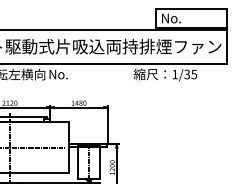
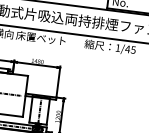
text: (78, 74) -> (40, 38), No. -> 床置ベット
text: (187, 74) -> (127, 49), 1/35 -> 1/45

